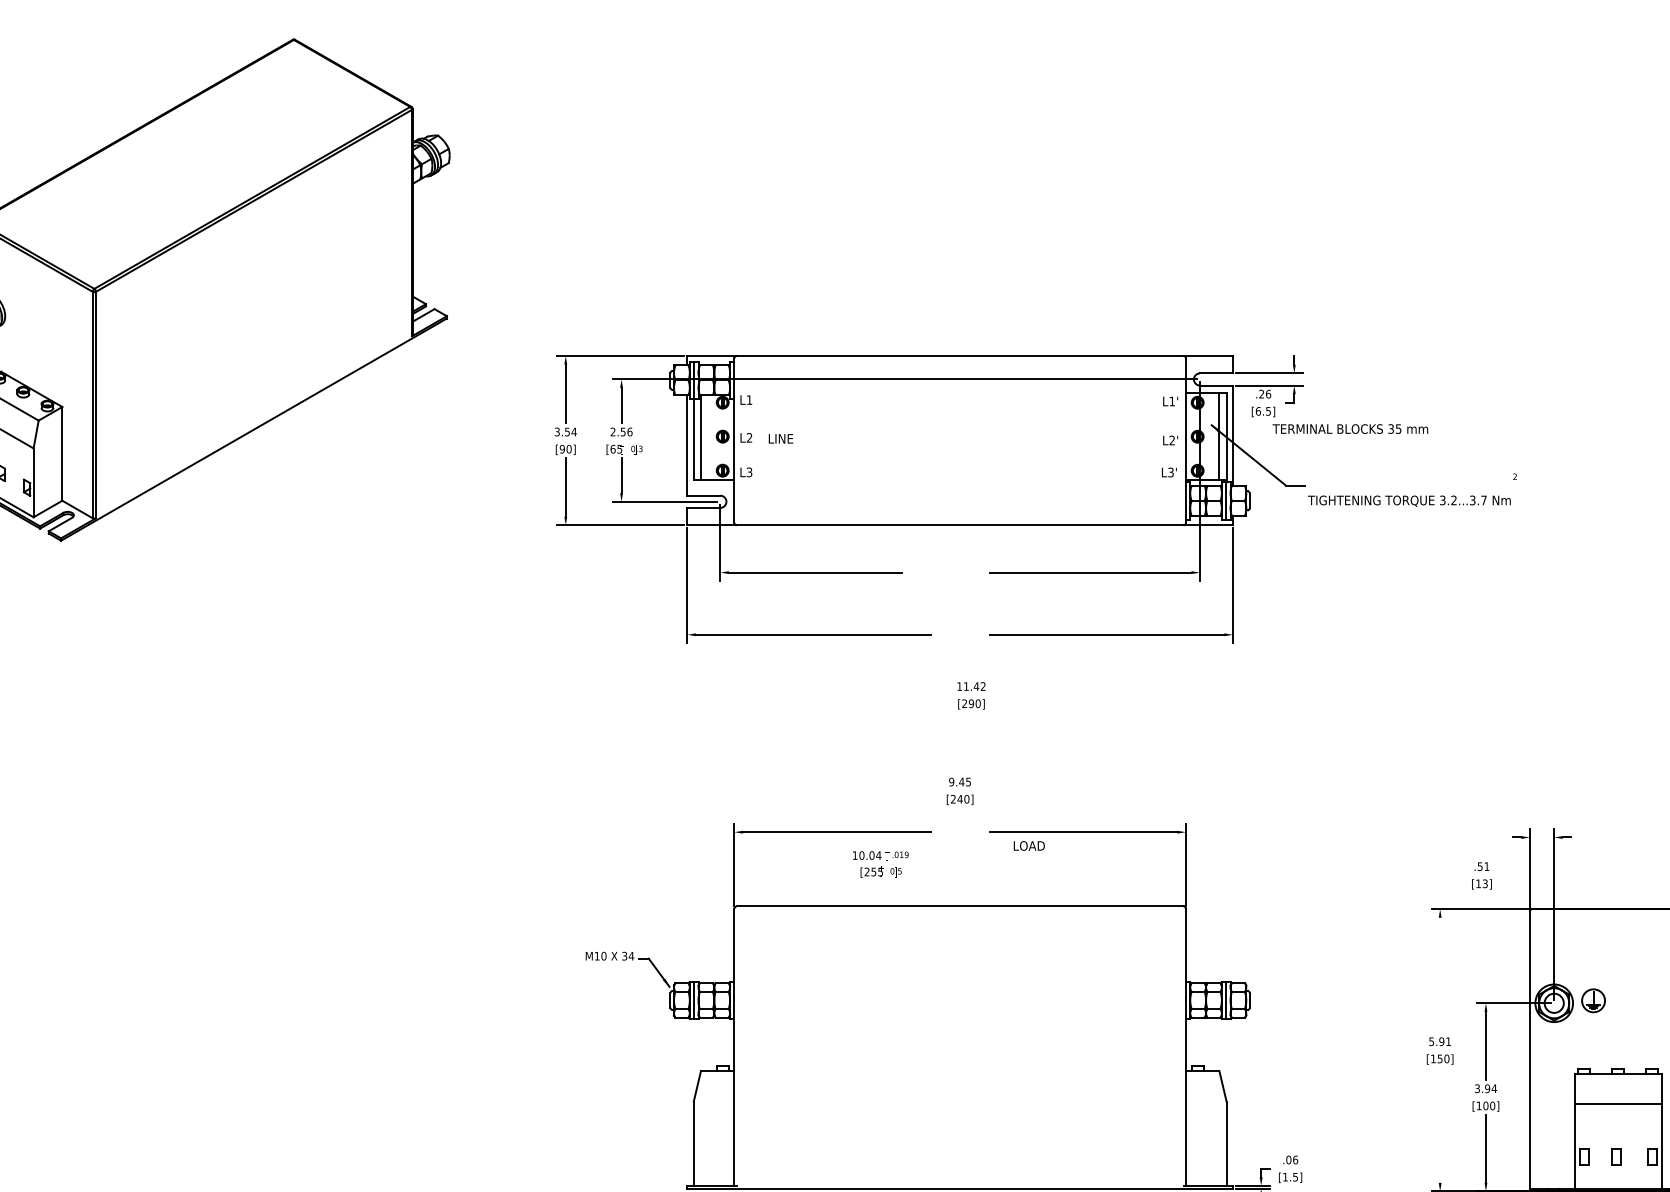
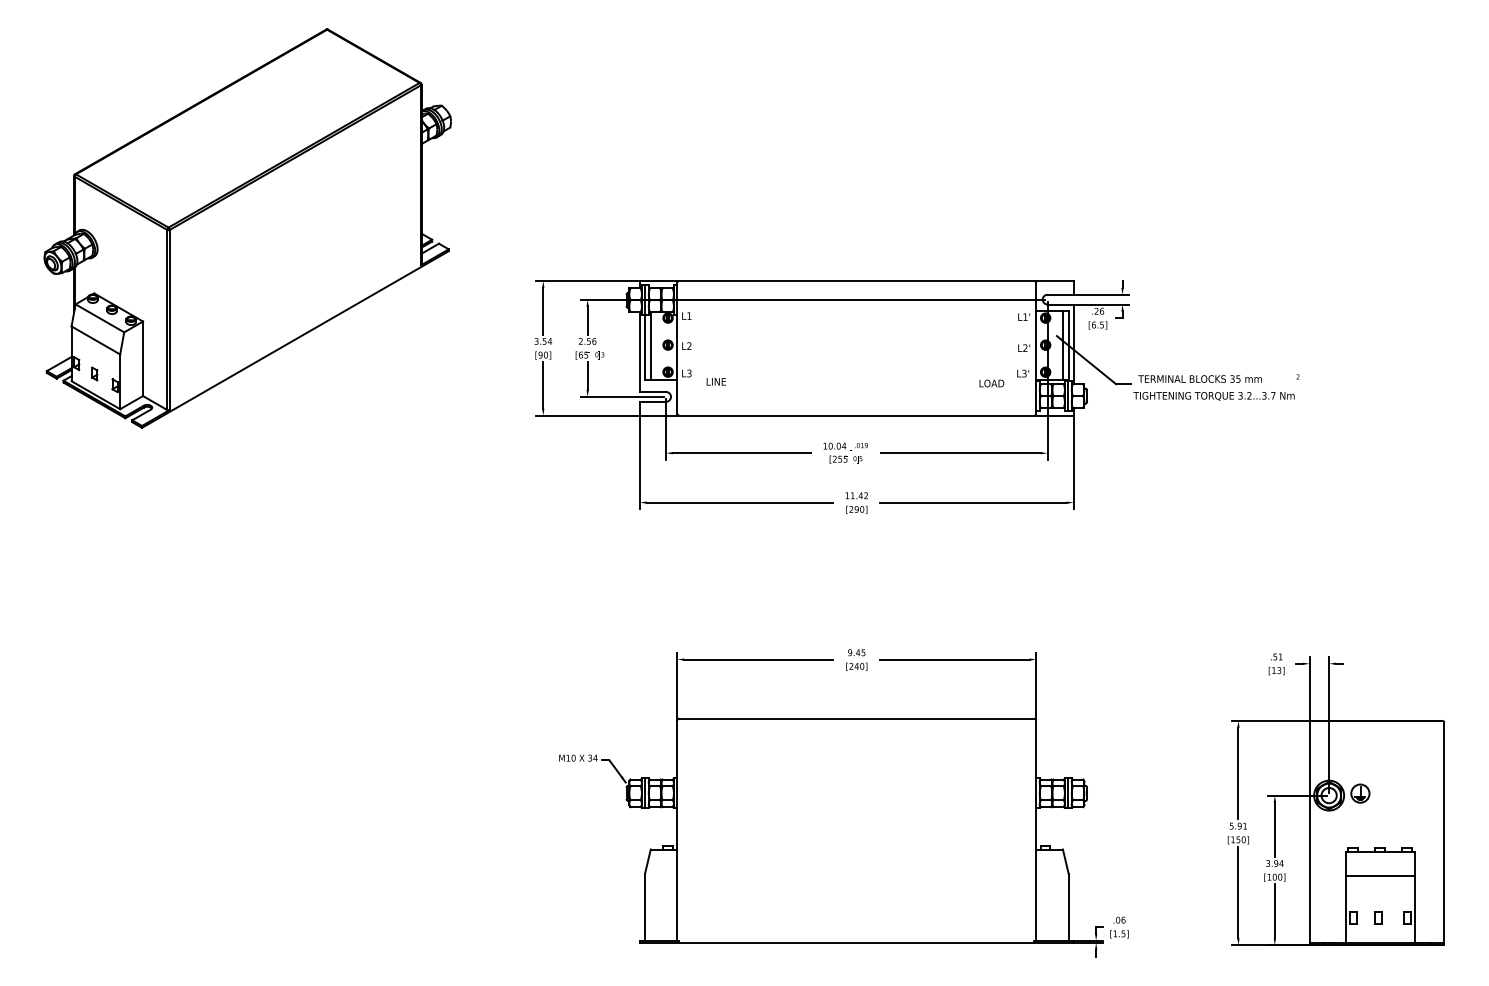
text: (1349, 428) -> (1199, 378), moved
text: (779, 438) -> (715, 381), moved
text: (971, 696) -> (856, 503), moved
text: (959, 790) -> (856, 659), moved
text: (1028, 845) -> (991, 383), moved
text: (880, 863) -> (845, 452), moved
text: (1481, 876) -> (1276, 664), moved
line: (1440, 975) -> (1238, 773), added
line: (1440, 1125) -> (1238, 892), added

